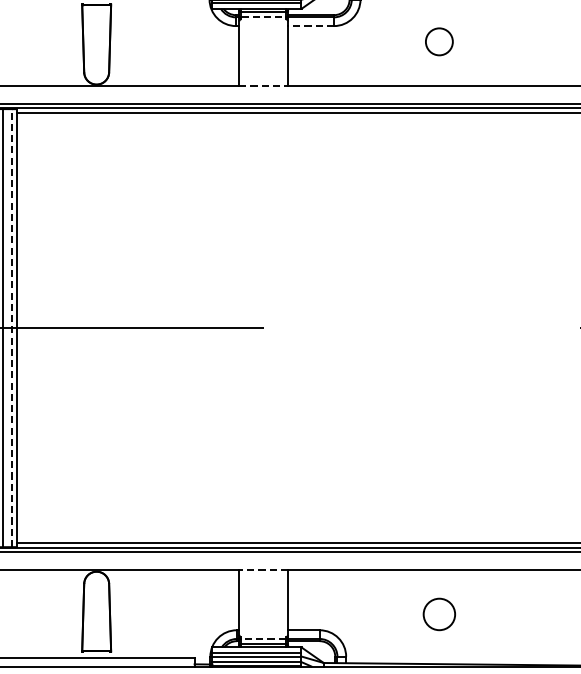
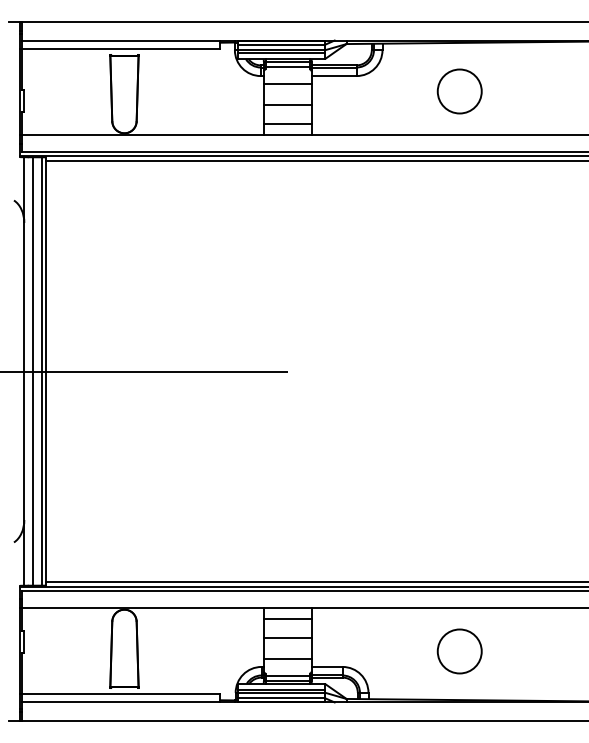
line: (263, 17) -> (287, 67), dashed -> solid
line: (310, 26) -> (333, 76), dashed -> solid
line: (263, 34) -> (287, 84), added
circle: (439, 41) -> (459, 91), size x1.67
line: (263, 56) -> (287, 105), added
line: (263, 75) -> (287, 124), added
line: (263, 86) -> (287, 135), dashed -> solid
line: (11, 327) -> (41, 370), dashed -> solid
line: (263, 569) -> (287, 607), dashed -> solid
line: (263, 580) -> (287, 618), added
line: (263, 600) -> (287, 637), added
circle: (439, 614) -> (459, 651), size x1.43
line: (263, 621) -> (287, 658), added
line: (263, 639) -> (287, 675), dashed -> solid

